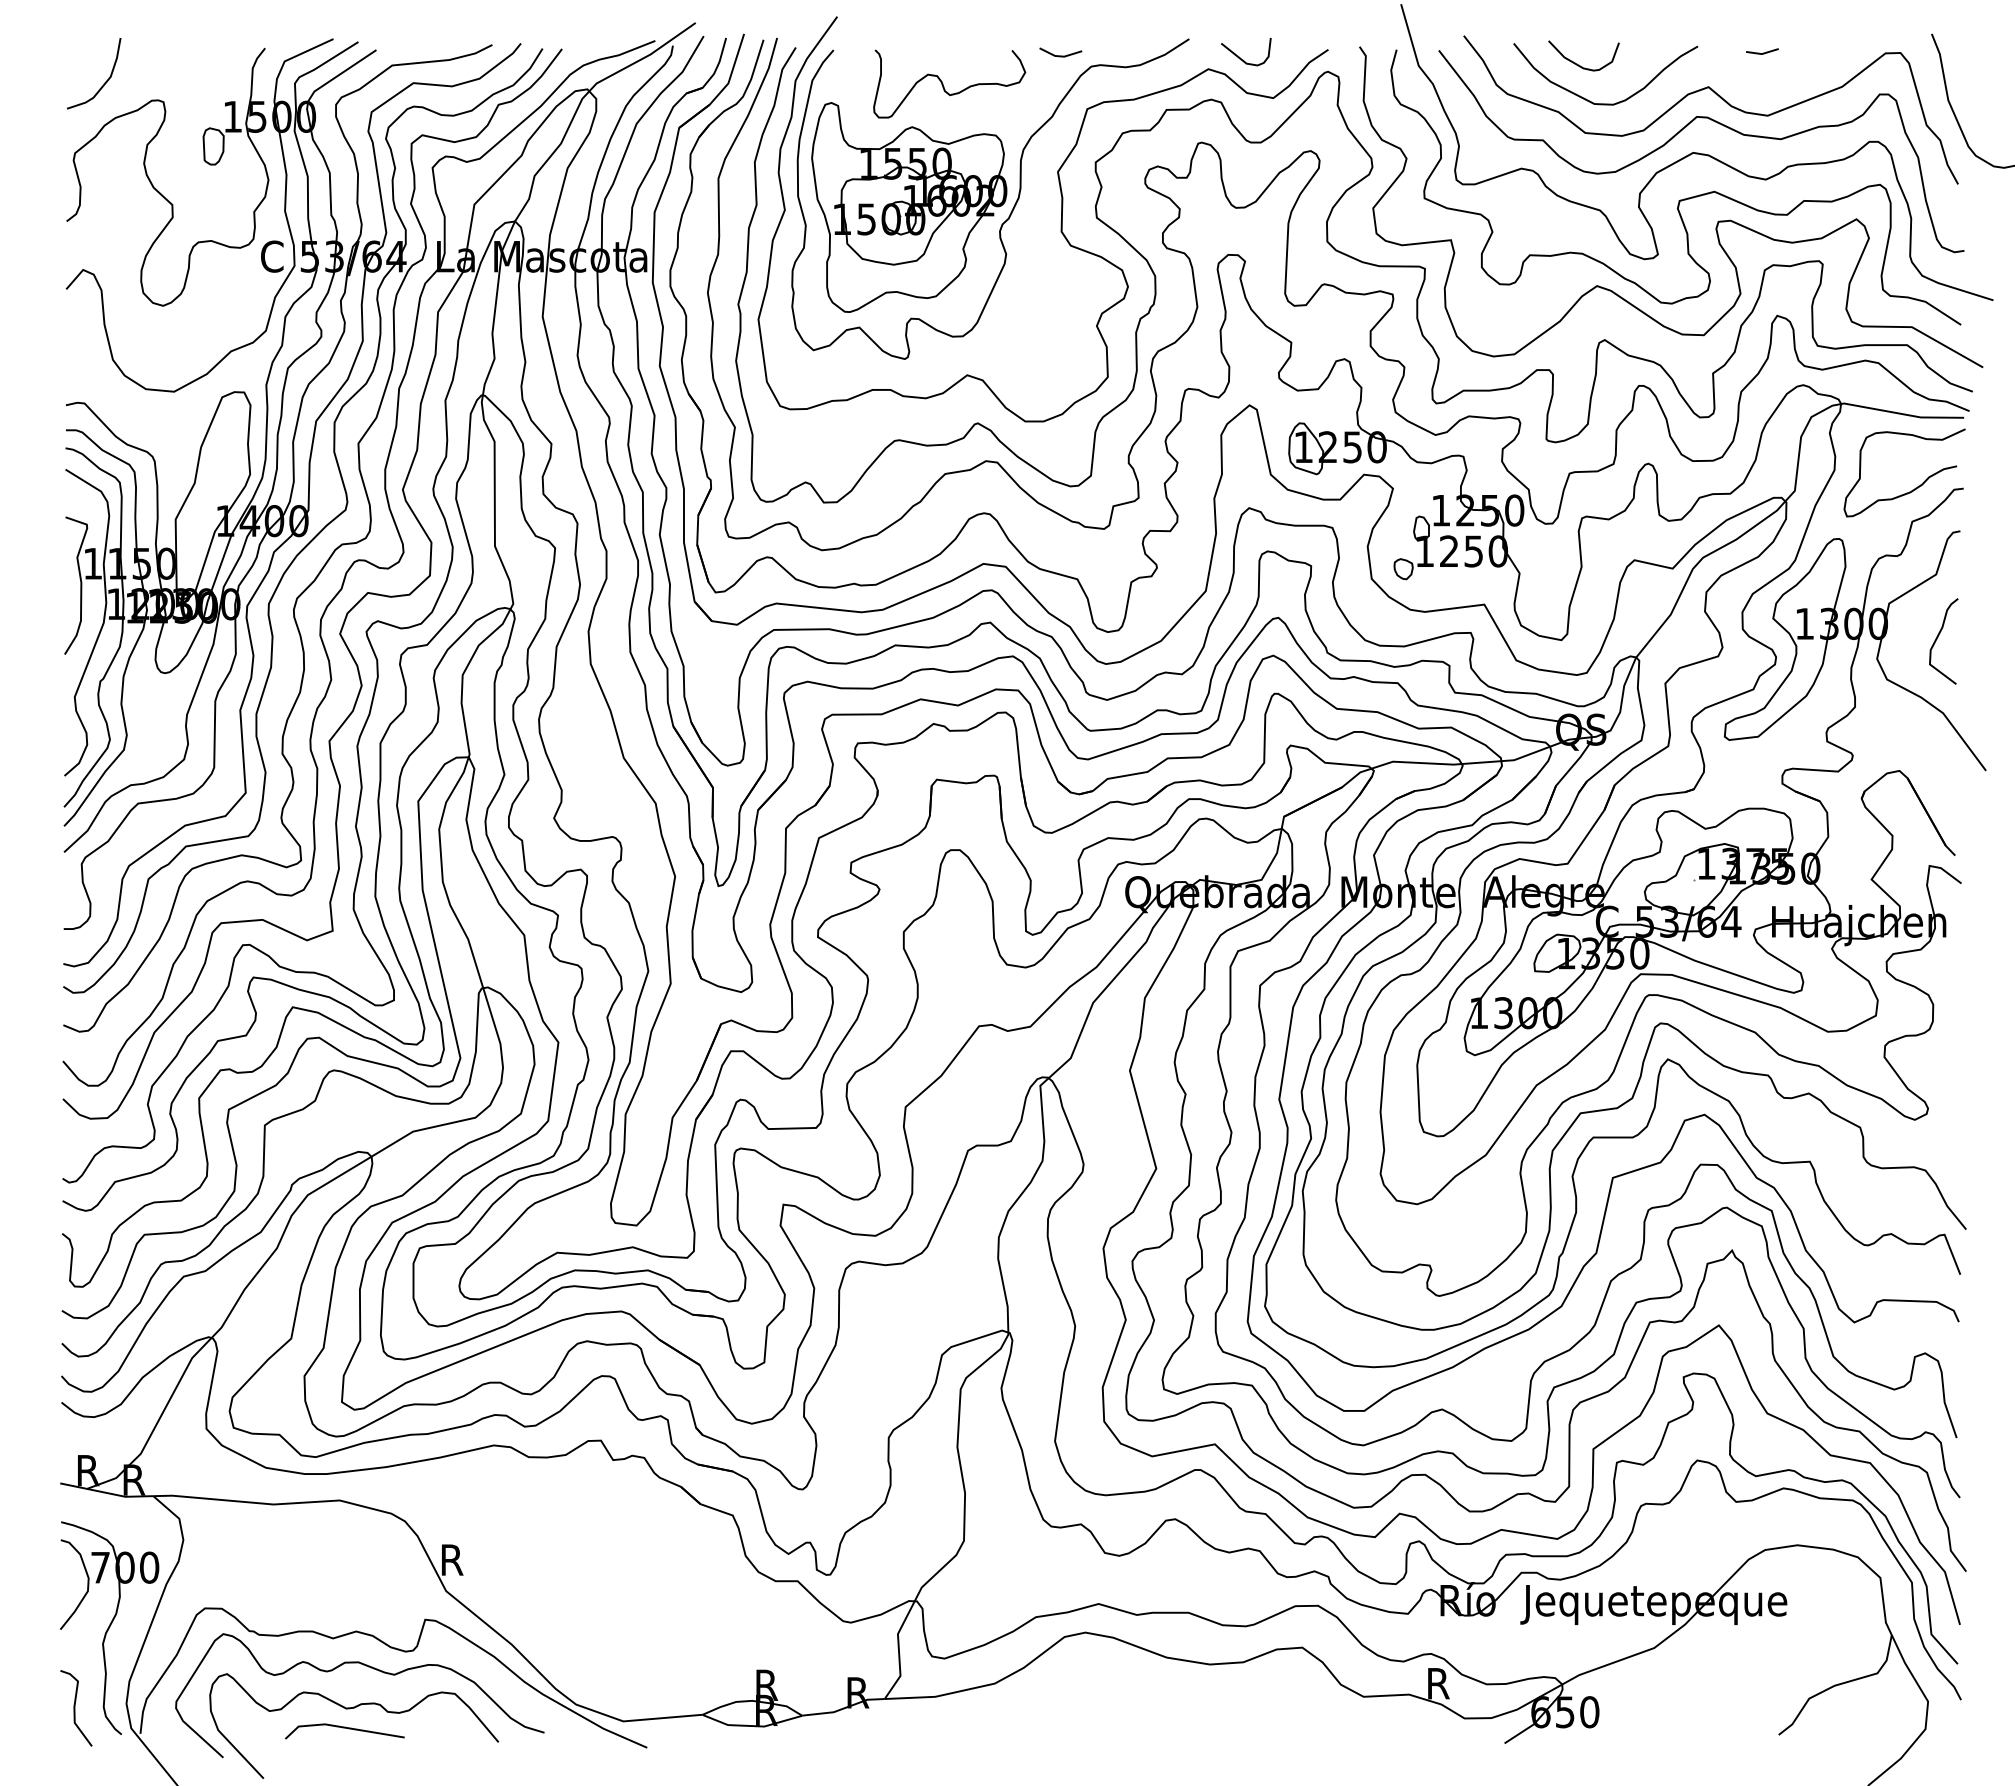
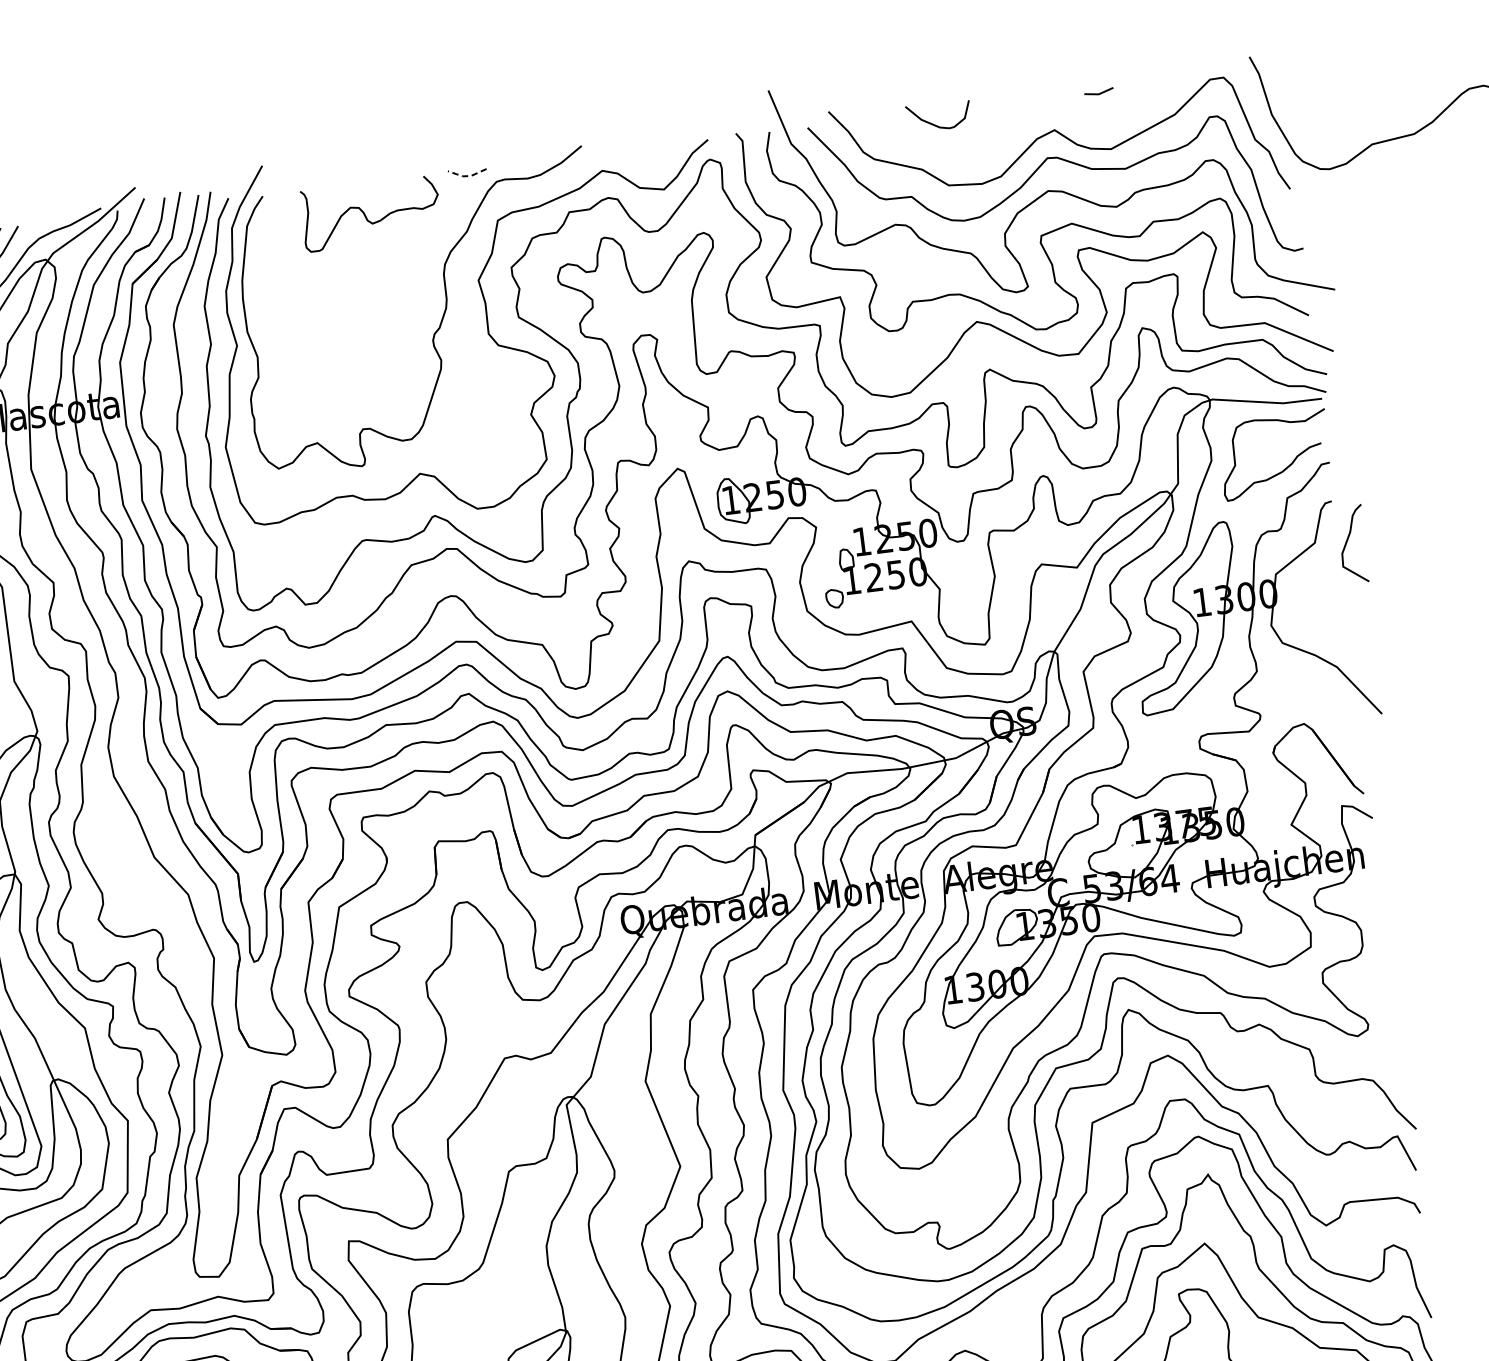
line: (1059, 56) -> (466, 176), solid -> dashed
curve: (1243, 59) -> (632, 158), removed
curve: (1605, 103) -> (963, 156), removed
part: (909, 207) -> (348, 329), removed
curve: (1937, 639) -> (1347, 543), moved

